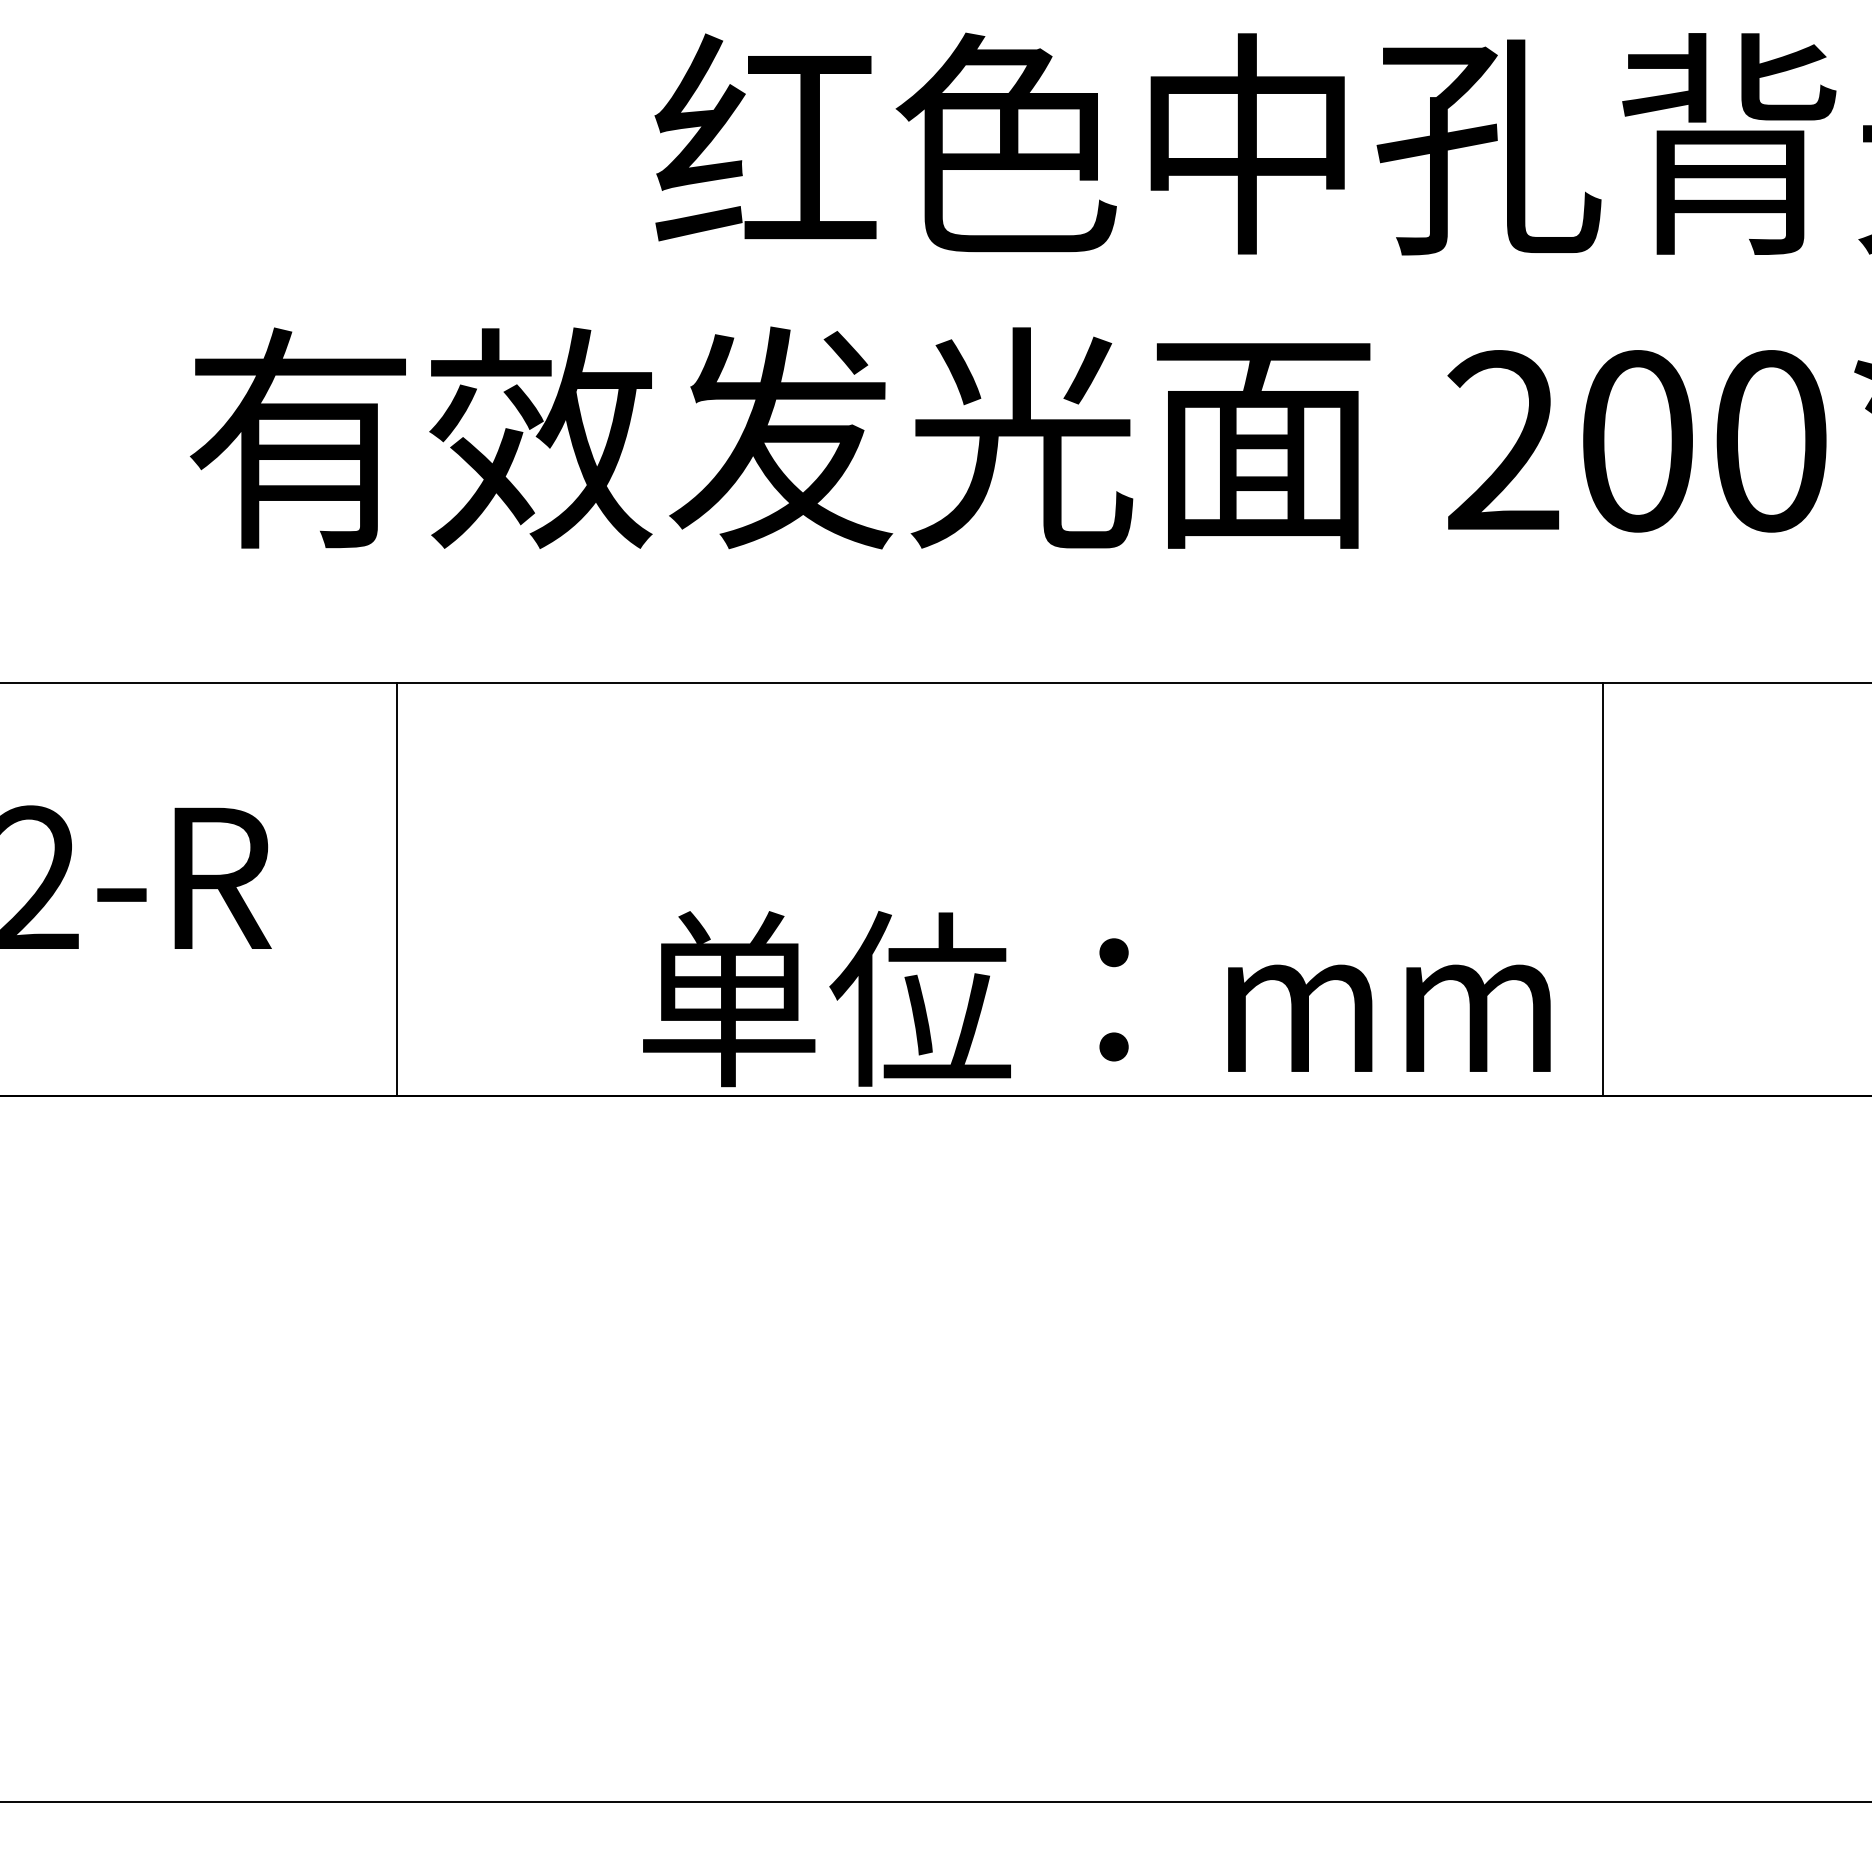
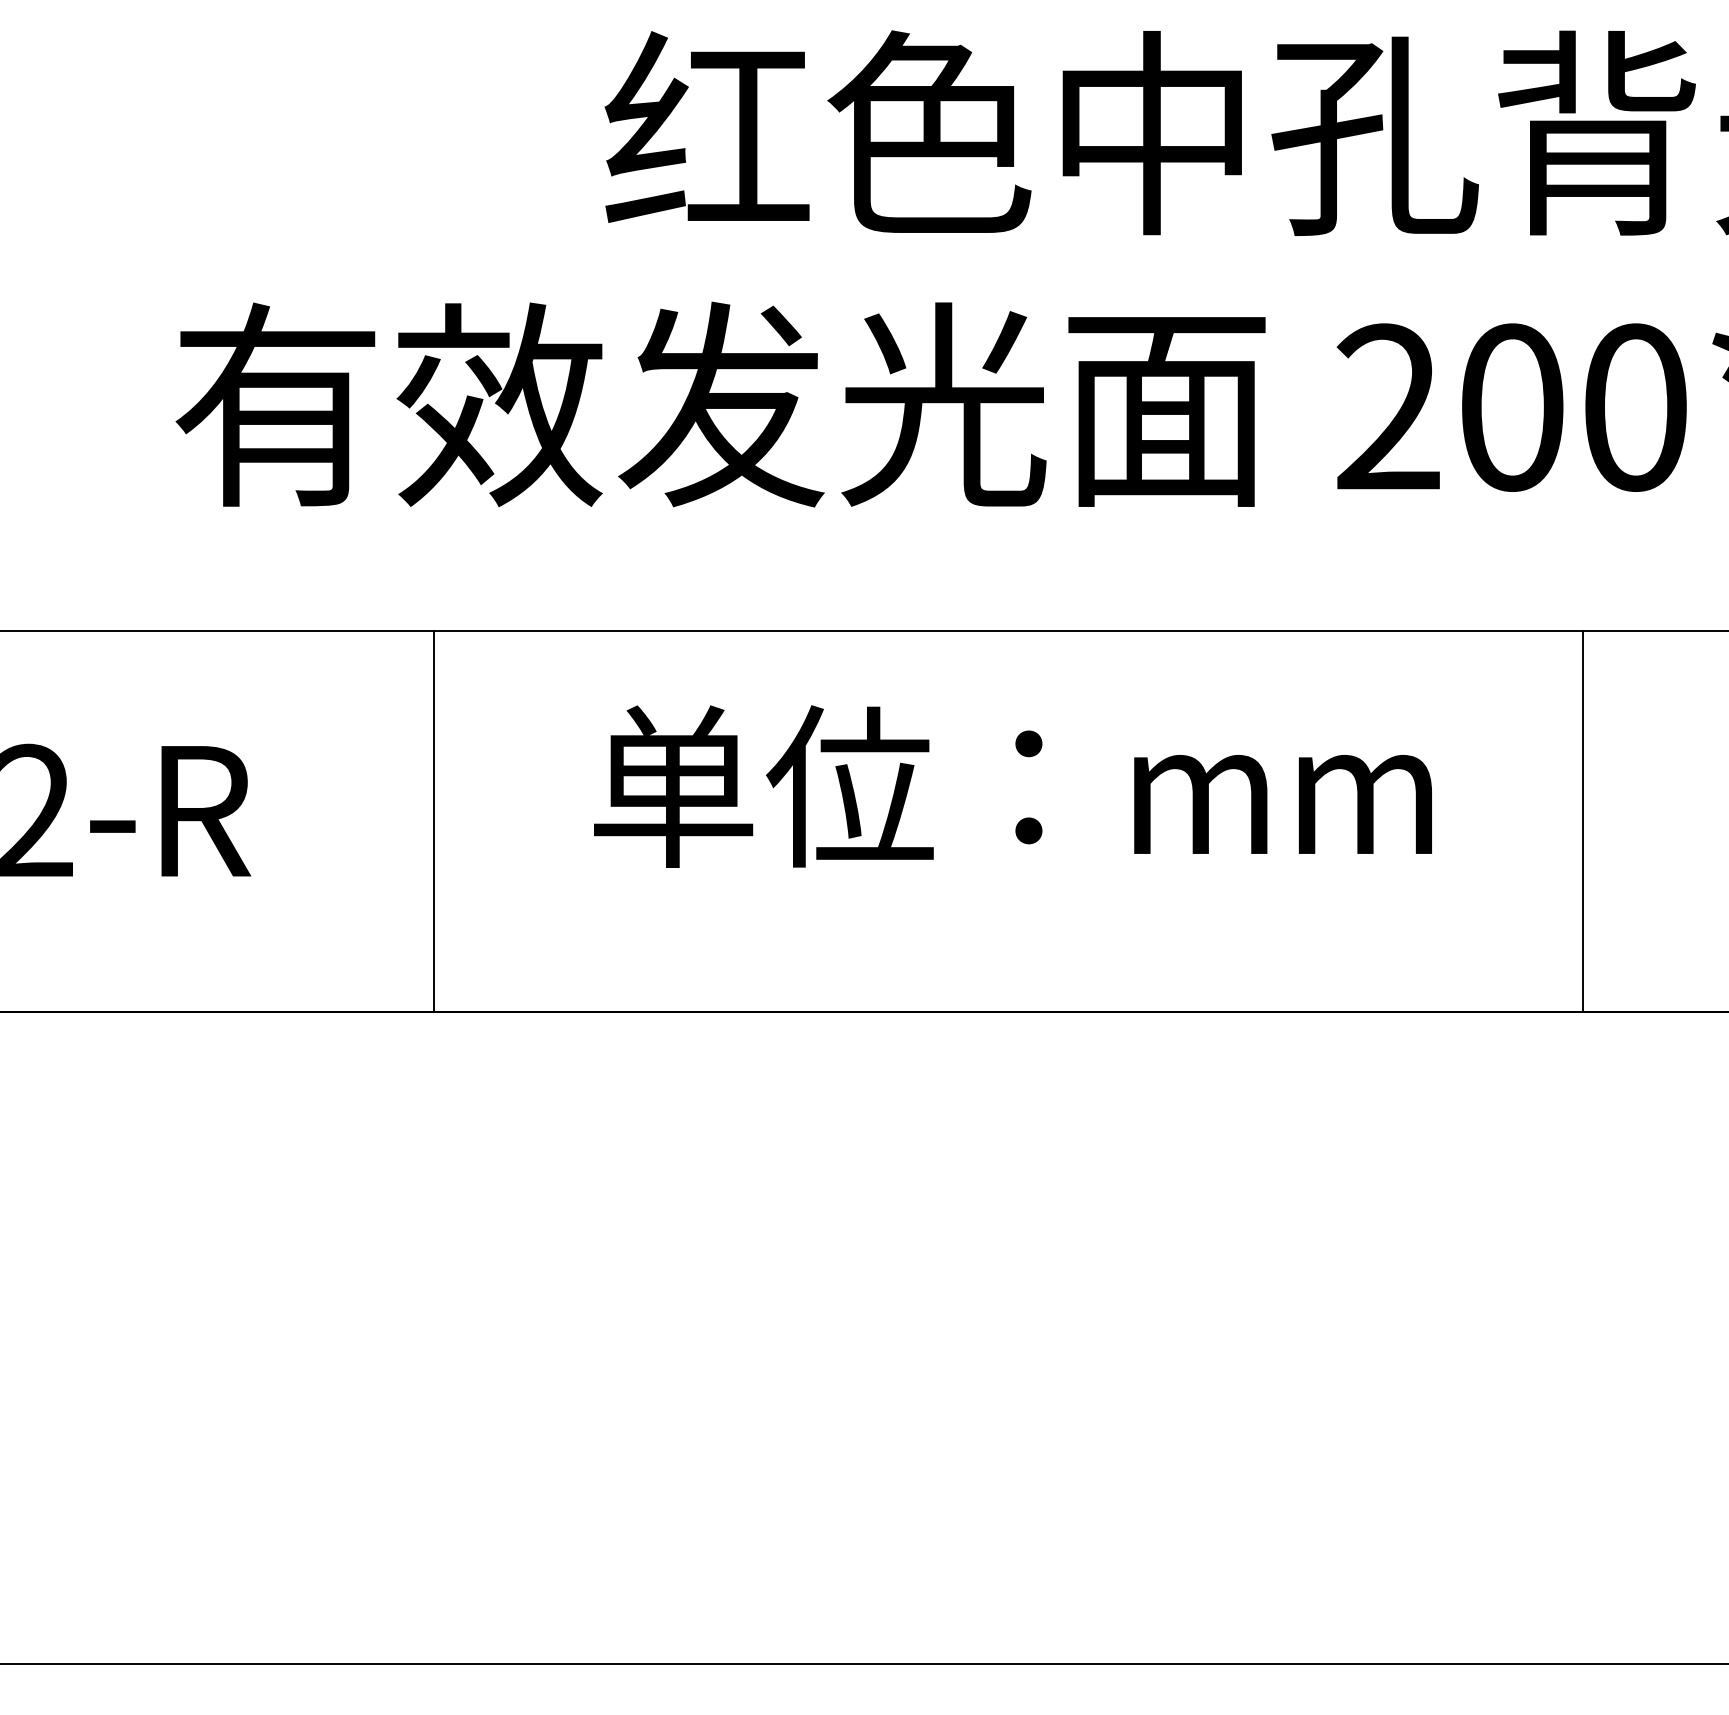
line: (396, 889) -> (434, 821), moved
line: (1603, 889) -> (1583, 821), moved
text: (1096, 998) -> (1012, 786), moved

